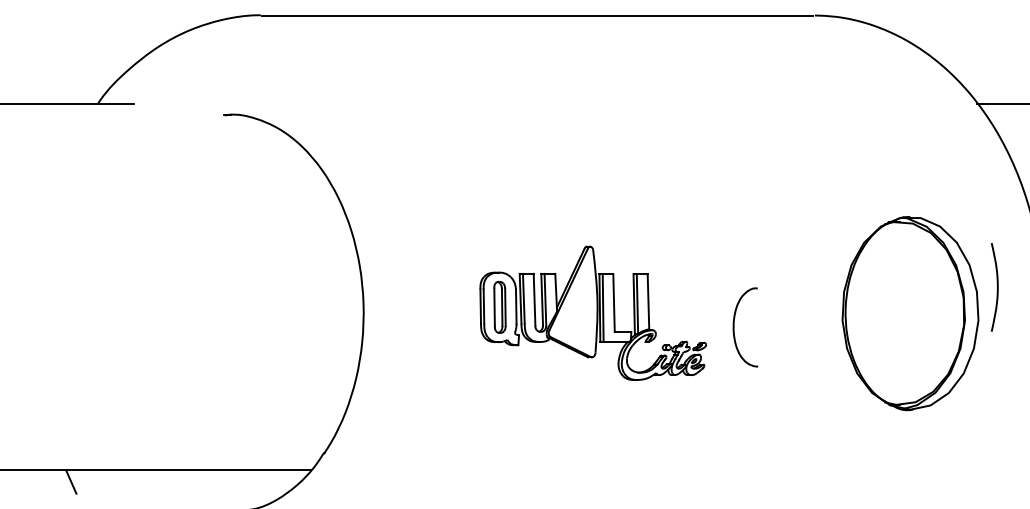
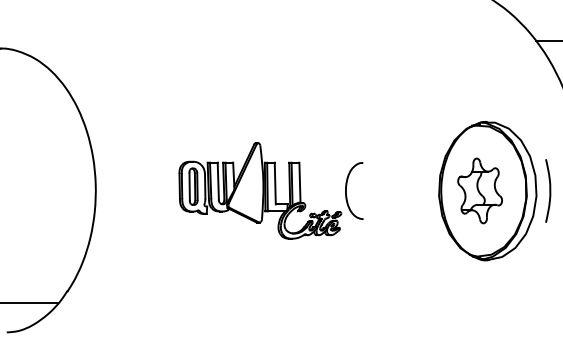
curve: (996, 286) -> (549, 190), moved
part: (899, 313) -> (479, 191), added
curve: (734, 327) -> (346, 191), moved

